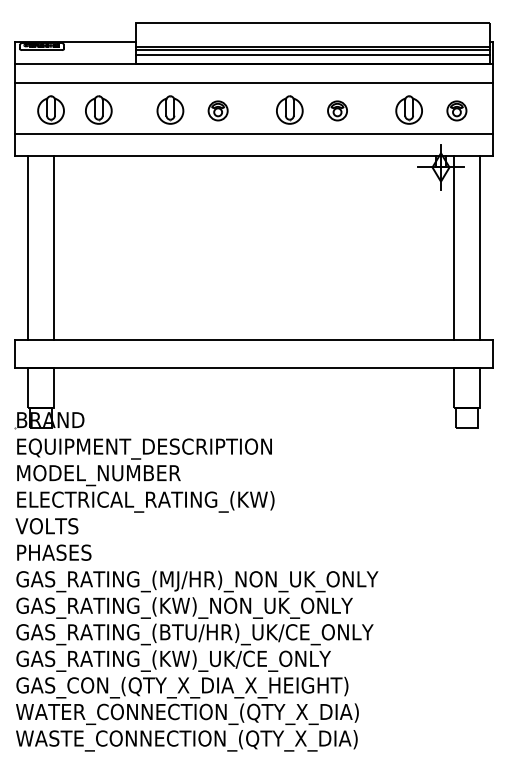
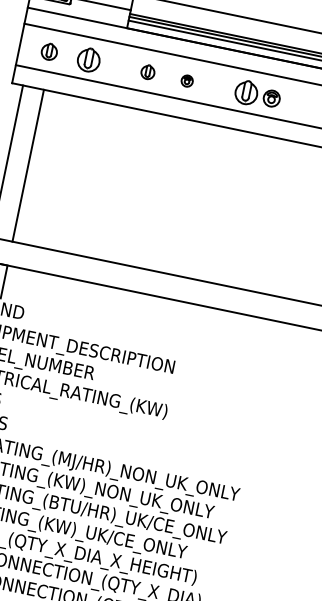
part: (50, 109) -> (49, 51), size x0.7
part: (170, 109) -> (148, 71), size x0.6
part: (217, 110) -> (186, 80), size x0.7
part: (337, 110) -> (271, 98), moved

